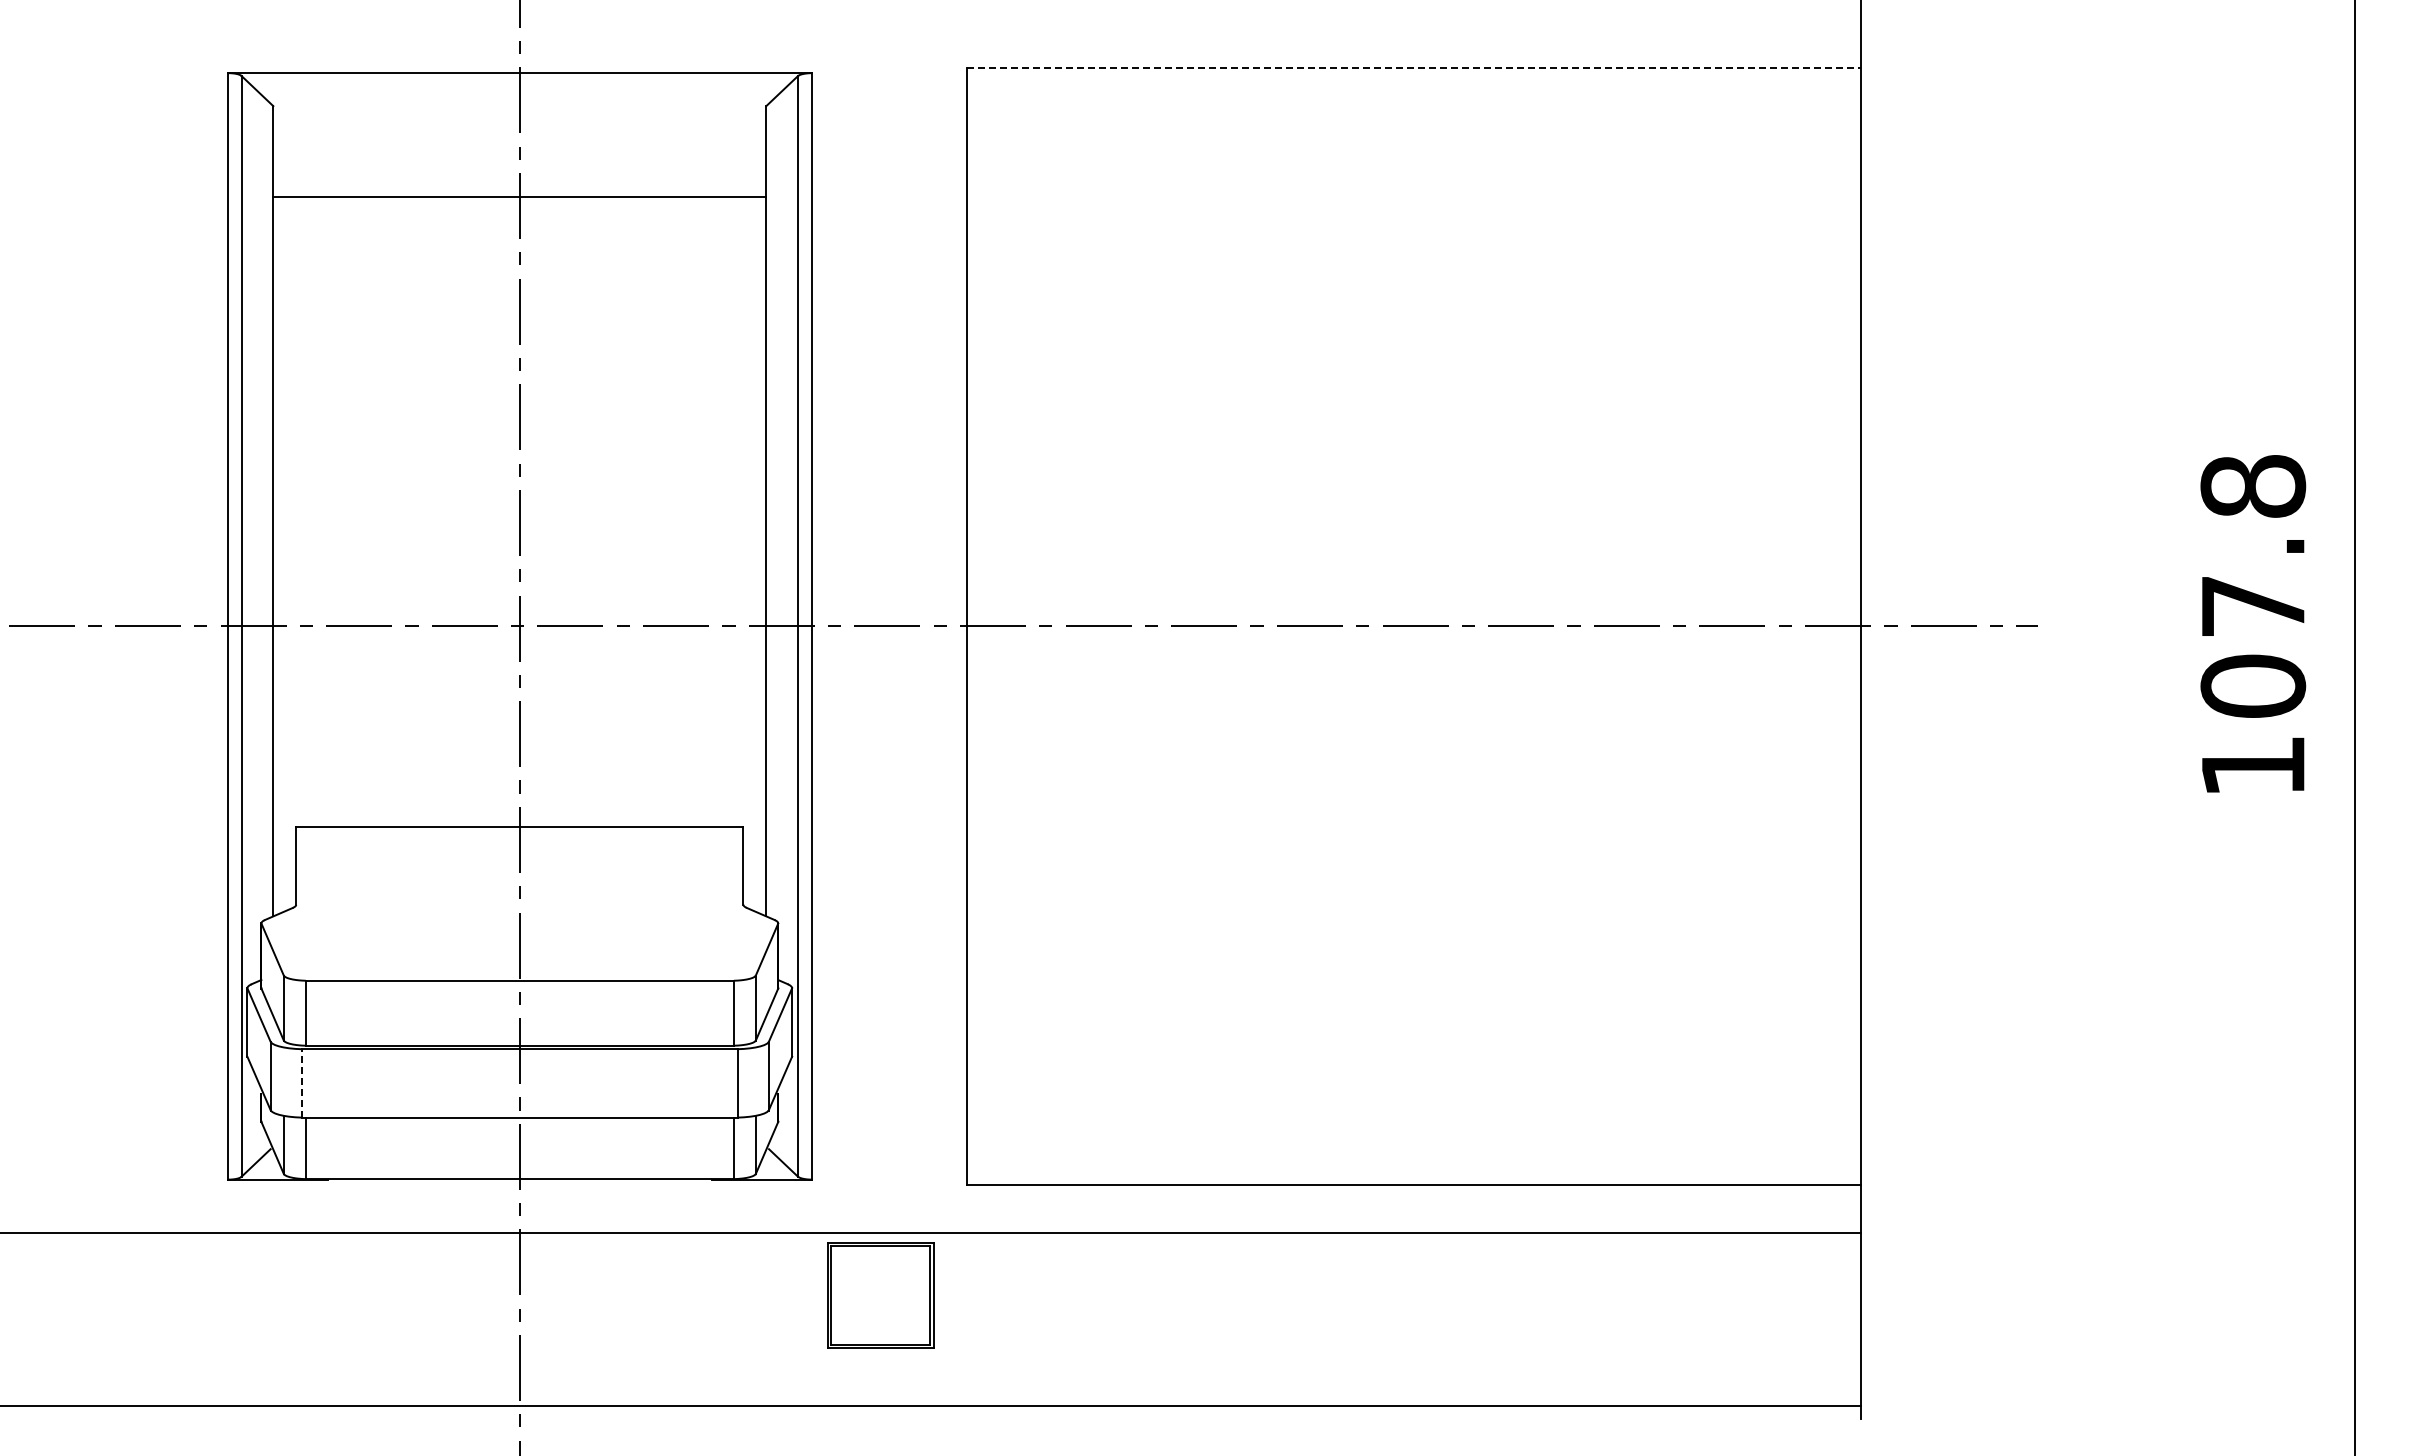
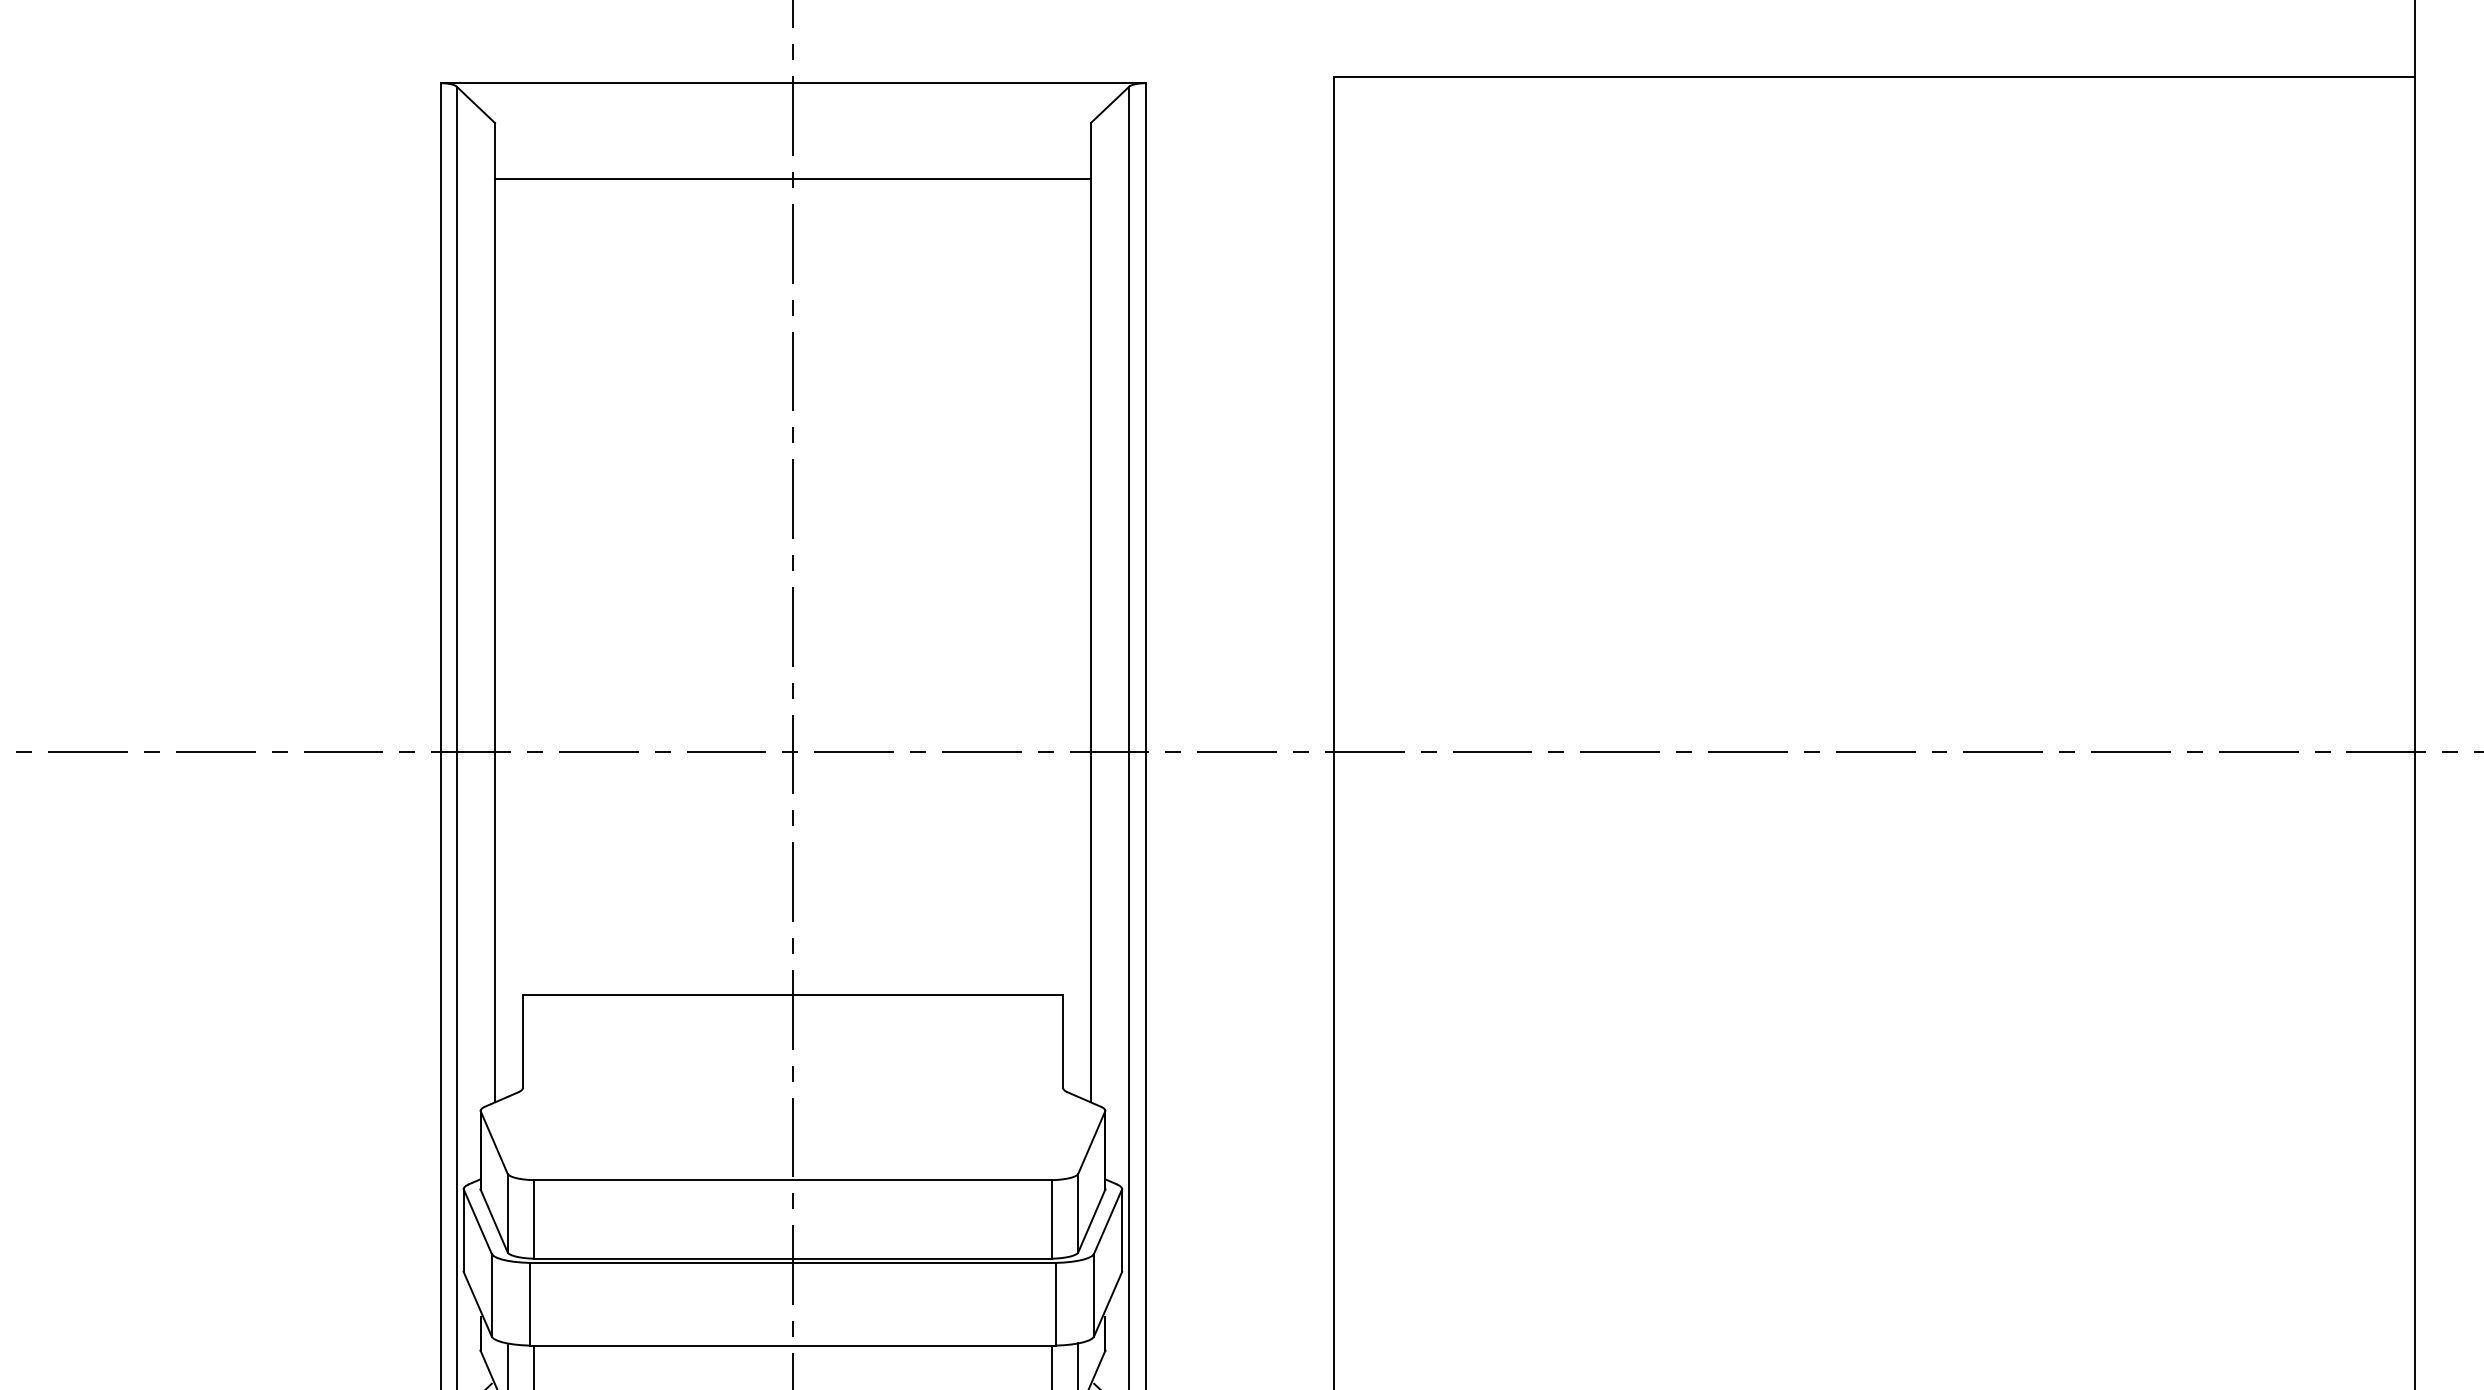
line: (1414, 68) -> (1874, 77), dashed -> solid
line: (519, 196) -> (792, 179), moved
line: (302, 1082) -> (530, 1303), dashed -> solid

